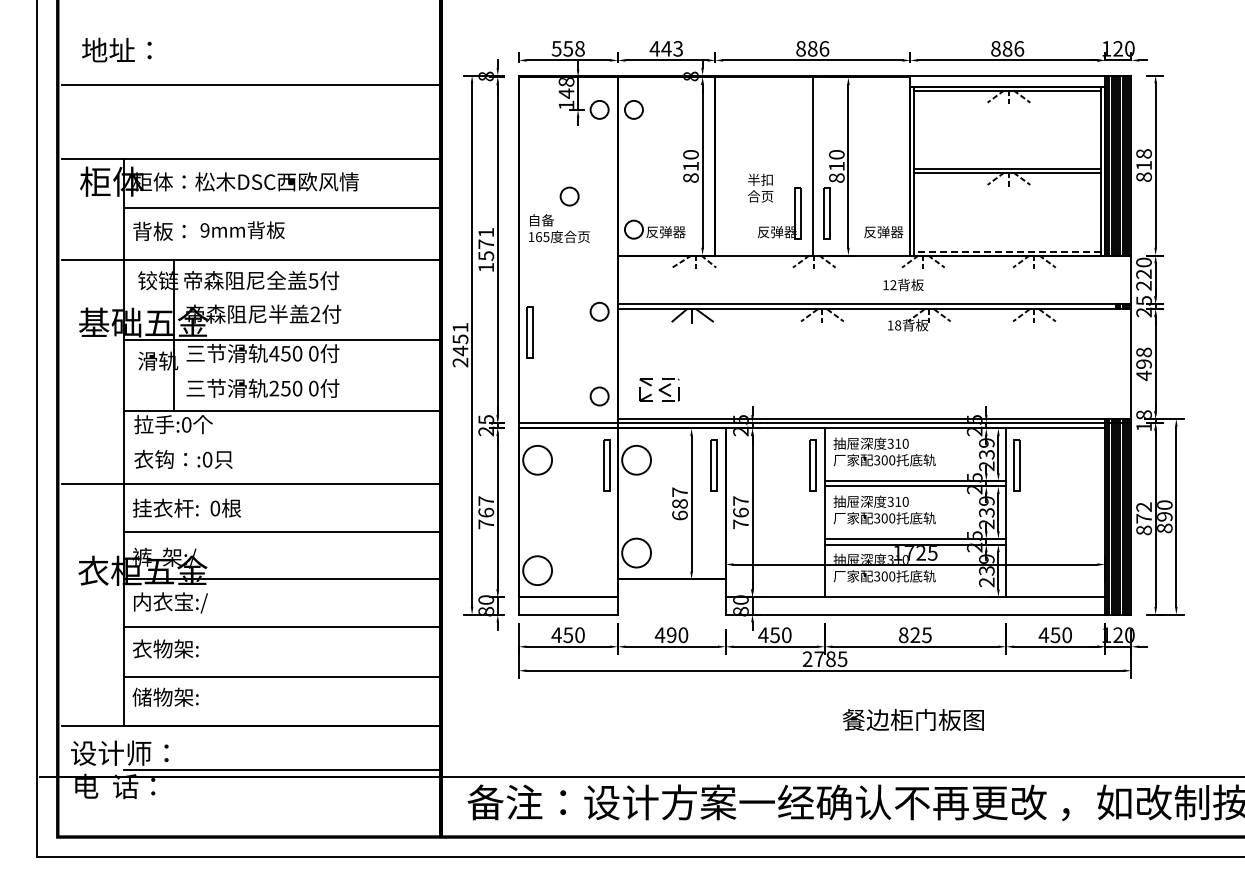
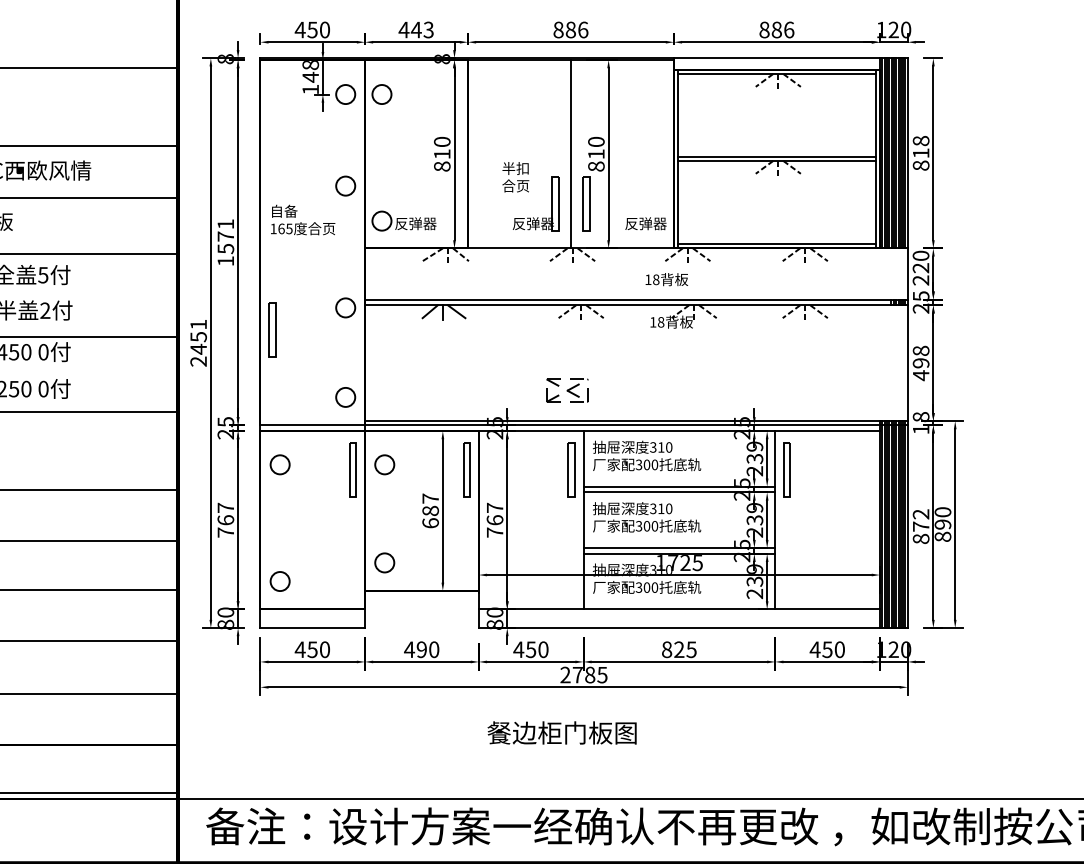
text: (567, 48) -> (311, 29), 558 -> 450
circle: (569, 196) -> (345, 186), moved
line: (1007, 251) -> (776, 244), dashed -> solid
text: (893, 285) -> (656, 280), 12 -> 18
part: (659, 389) -> (567, 390), moved
circle: (537, 460) -> (280, 465), size x0.62
circle: (636, 460) -> (384, 465), size x0.62
circle: (636, 553) -> (384, 563), size x0.62
circle: (537, 570) -> (280, 581), size x0.62
text: (913, 719) -> (562, 732), moved

